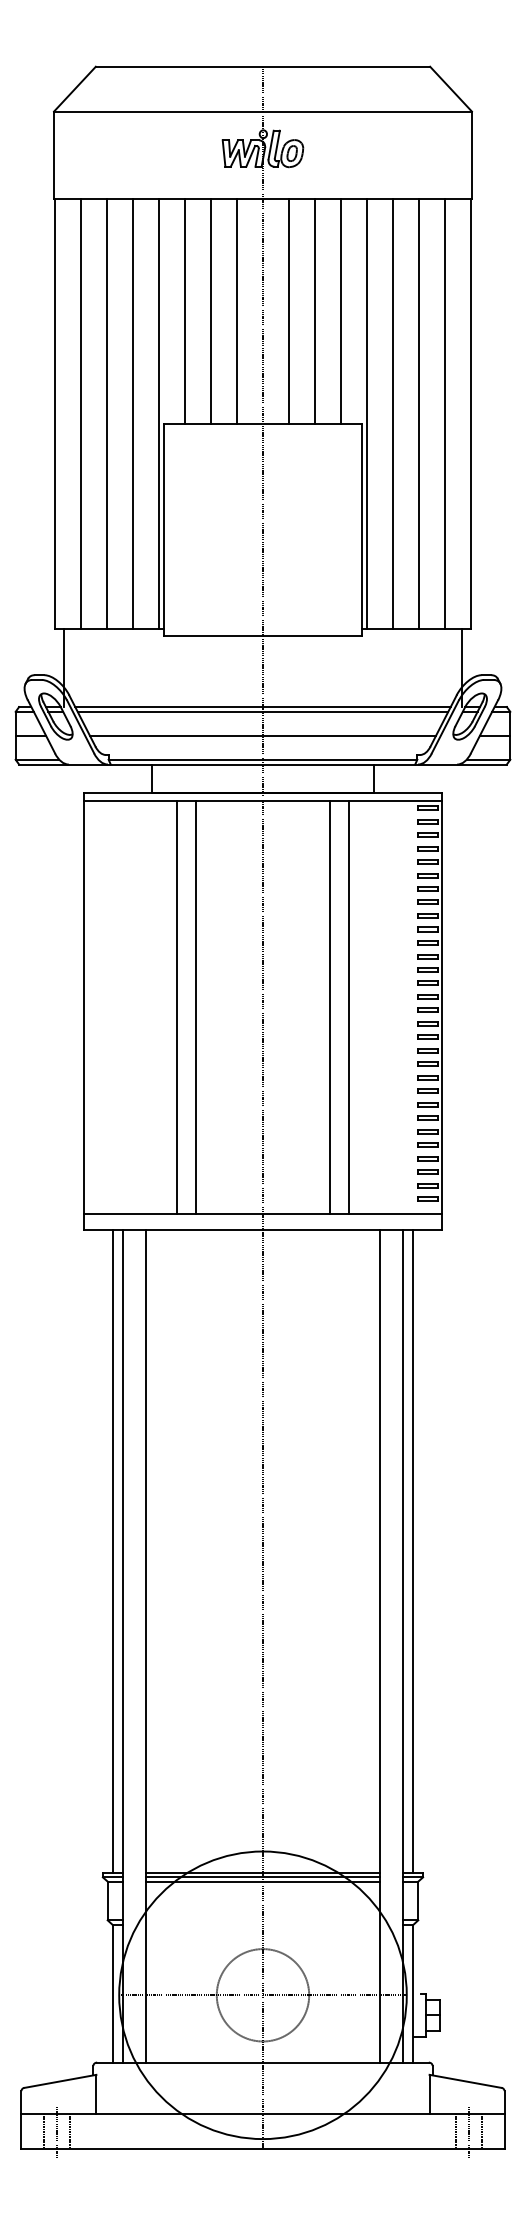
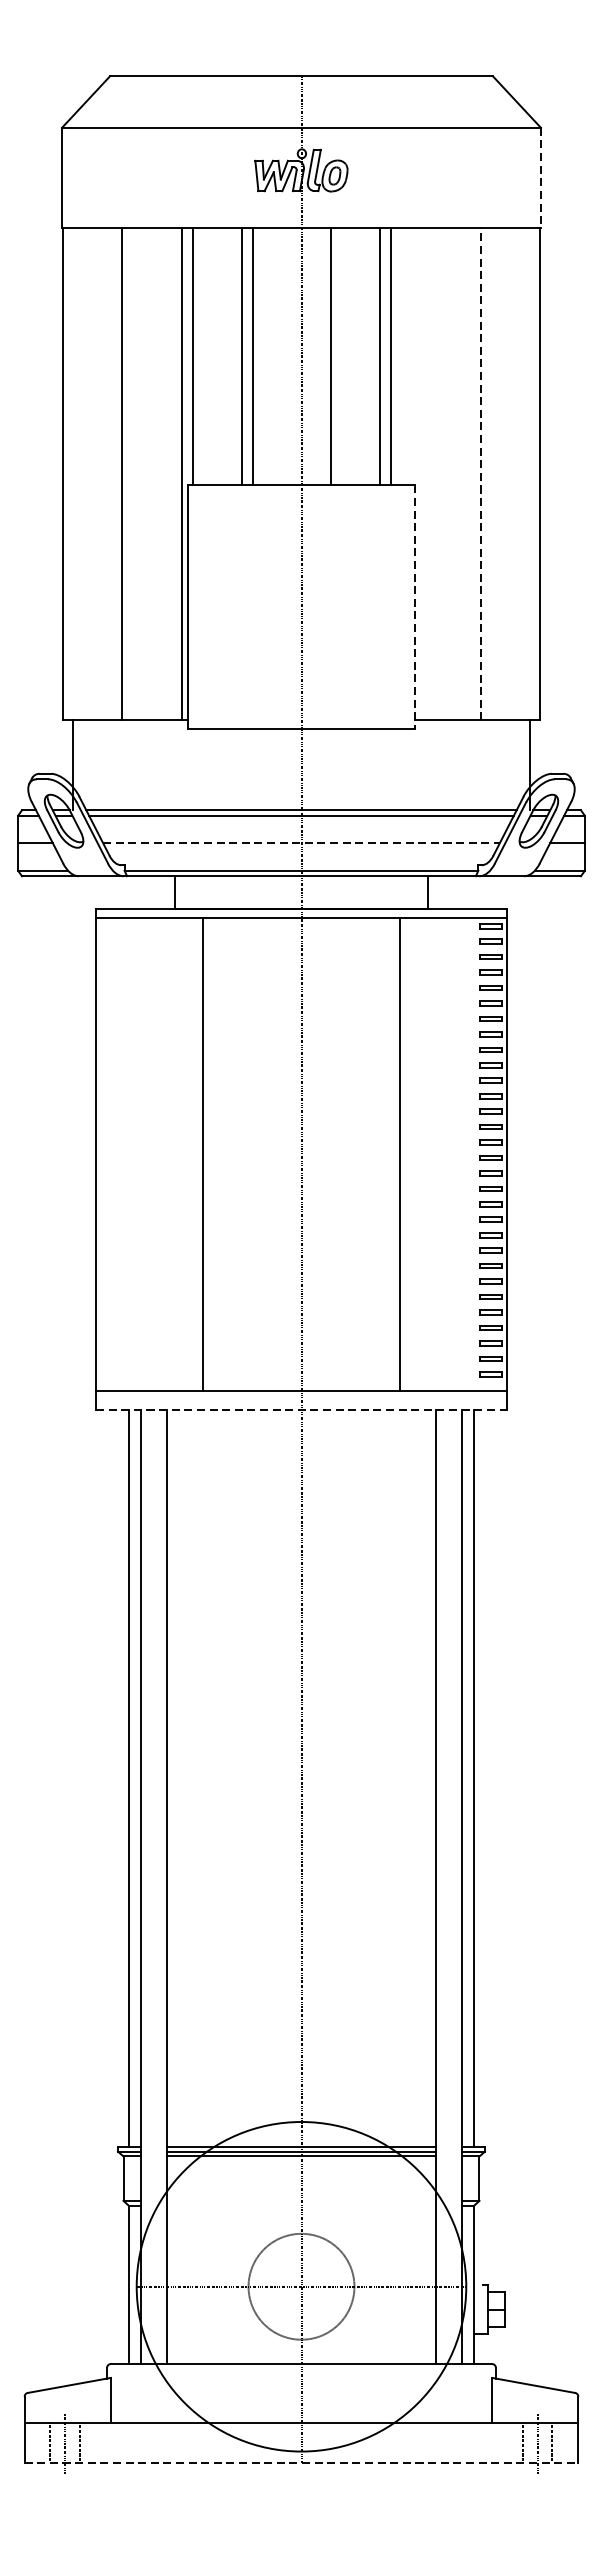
line: (471, 155) -> (540, 178), solid -> dashed
line: (184, 311) -> (192, 356), moved
line: (236, 311) -> (252, 356), moved
line: (315, 311) -> (380, 356), moved
line: (80, 413) -> (92, 473), removed
line: (132, 413) -> (151, 473), removed
line: (367, 413) -> (421, 473), removed
line: (393, 413) -> (451, 473), removed
line: (419, 413) -> (480, 473), solid -> dashed
line: (445, 413) -> (510, 473), removed
line: (361, 530) -> (414, 607), solid -> dashed
line: (263, 735) -> (302, 842), solid -> dashed
line: (195, 1007) -> (224, 1154), removed
line: (330, 1007) -> (378, 1154), removed
line: (263, 1230) -> (302, 1410), solid -> dashed
line: (263, 2148) -> (302, 2462), solid -> dashed

